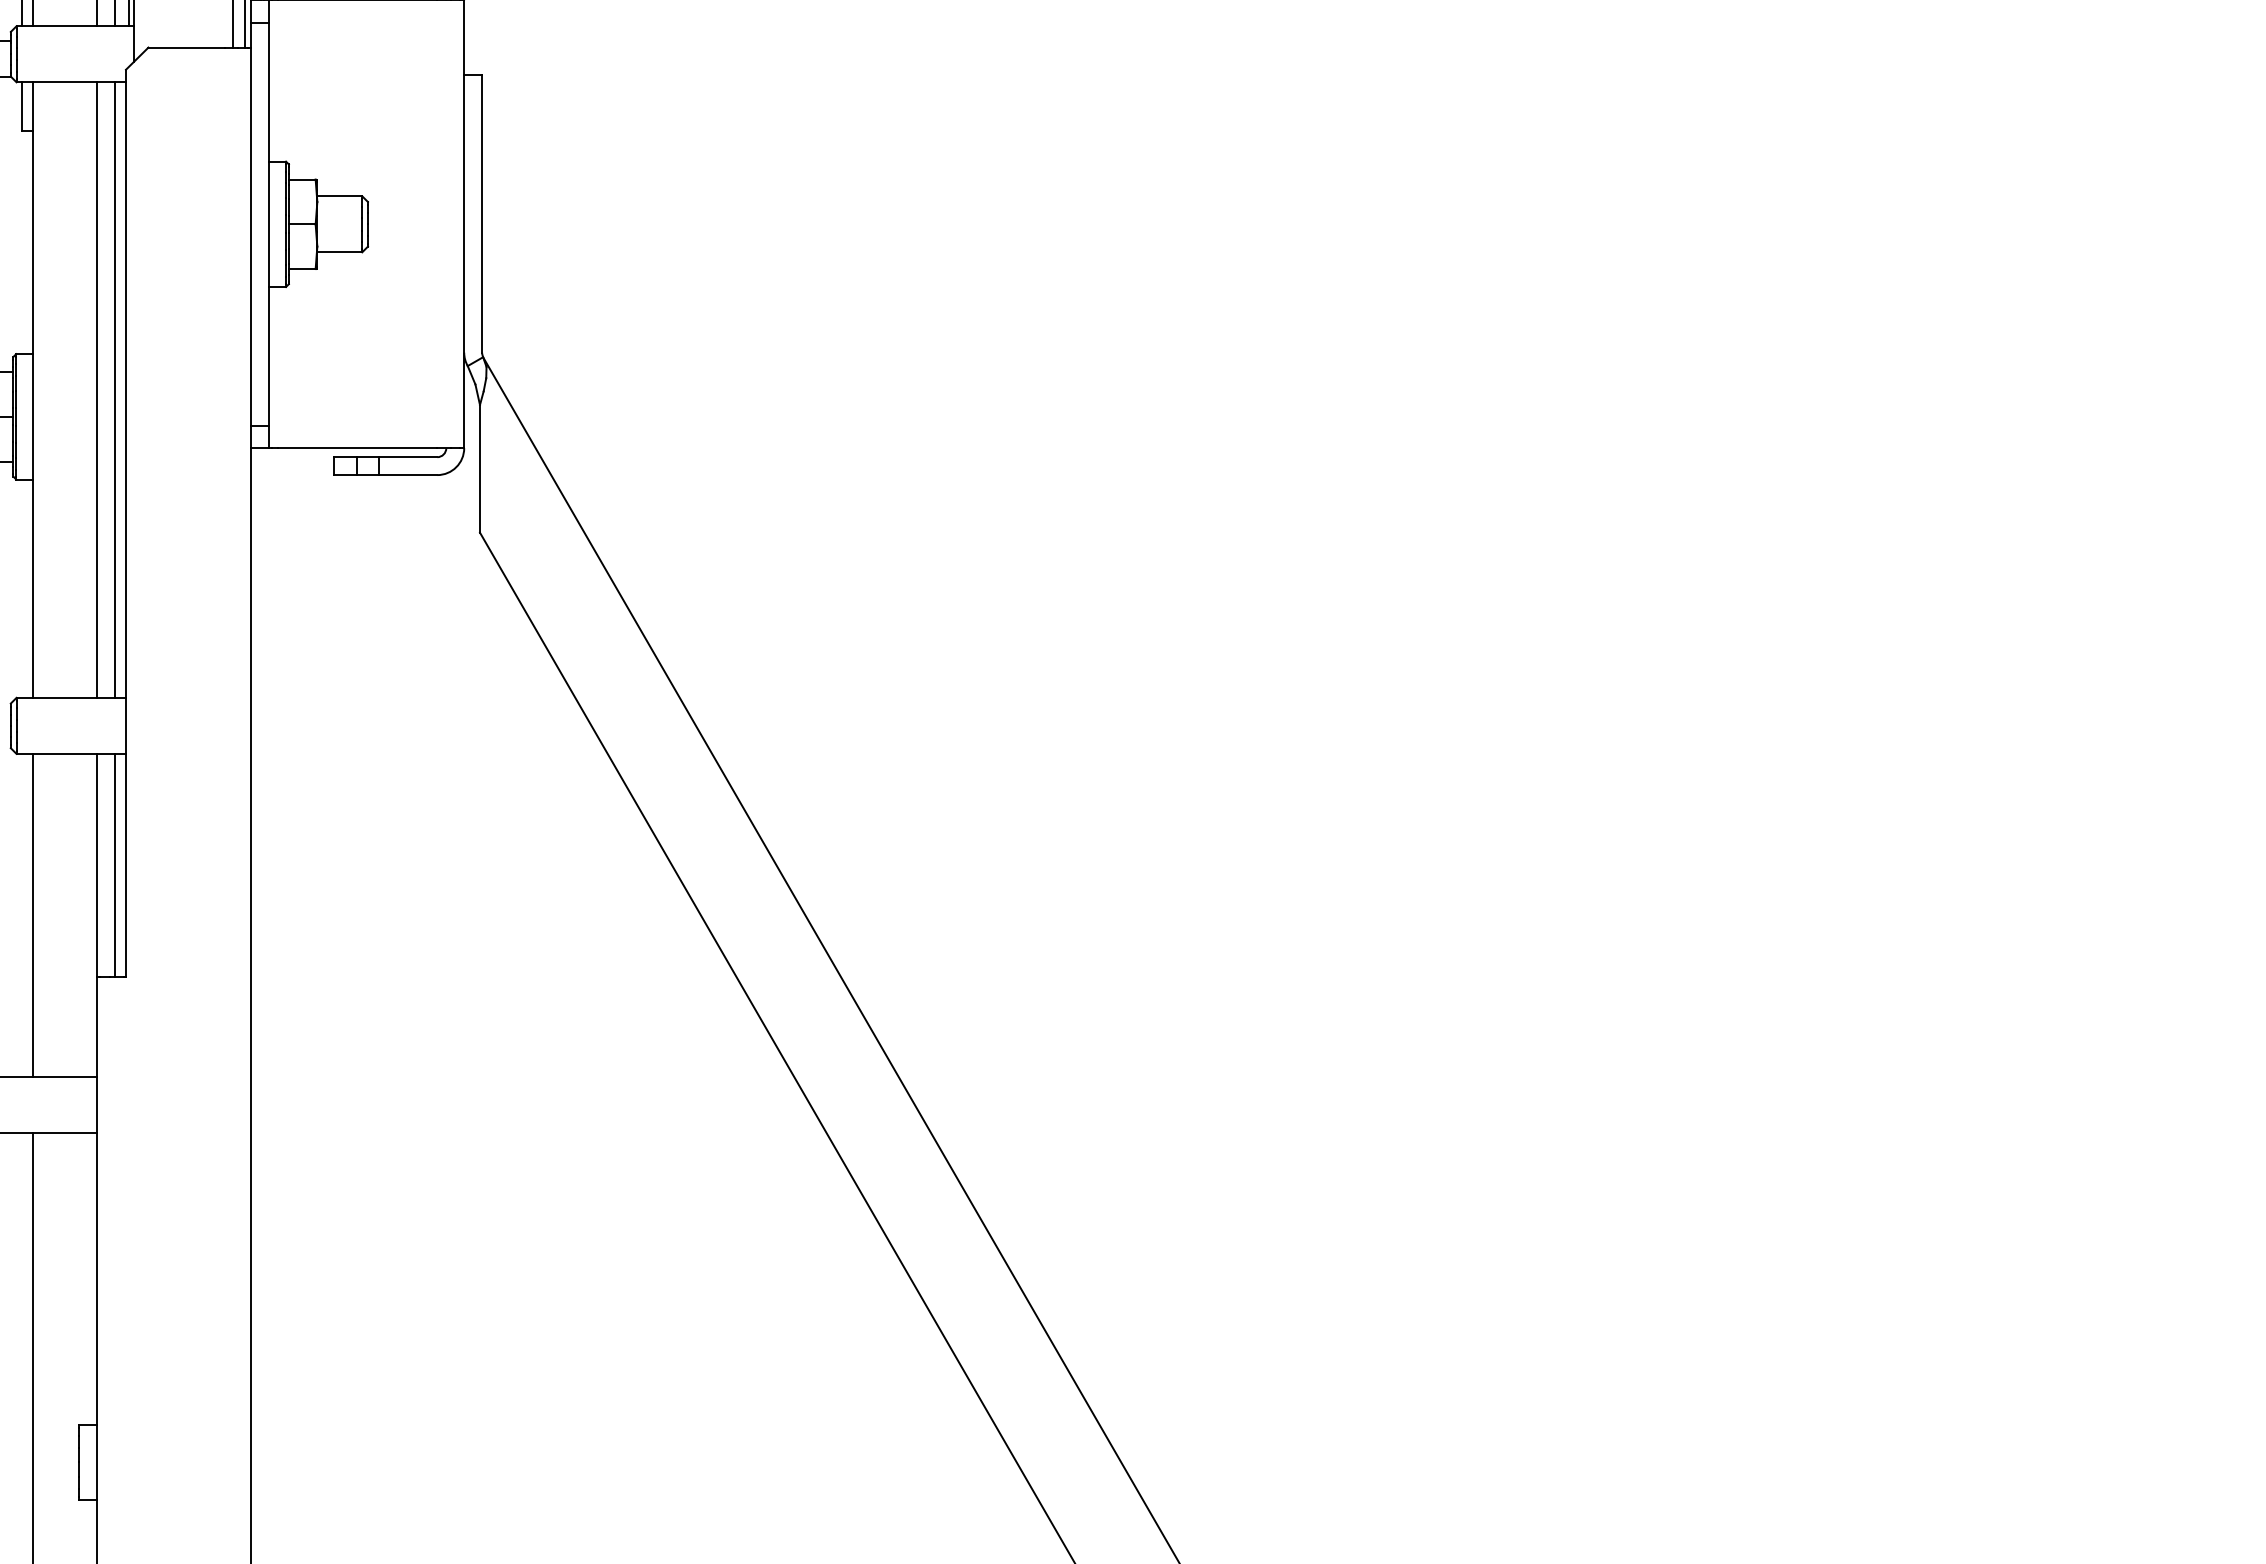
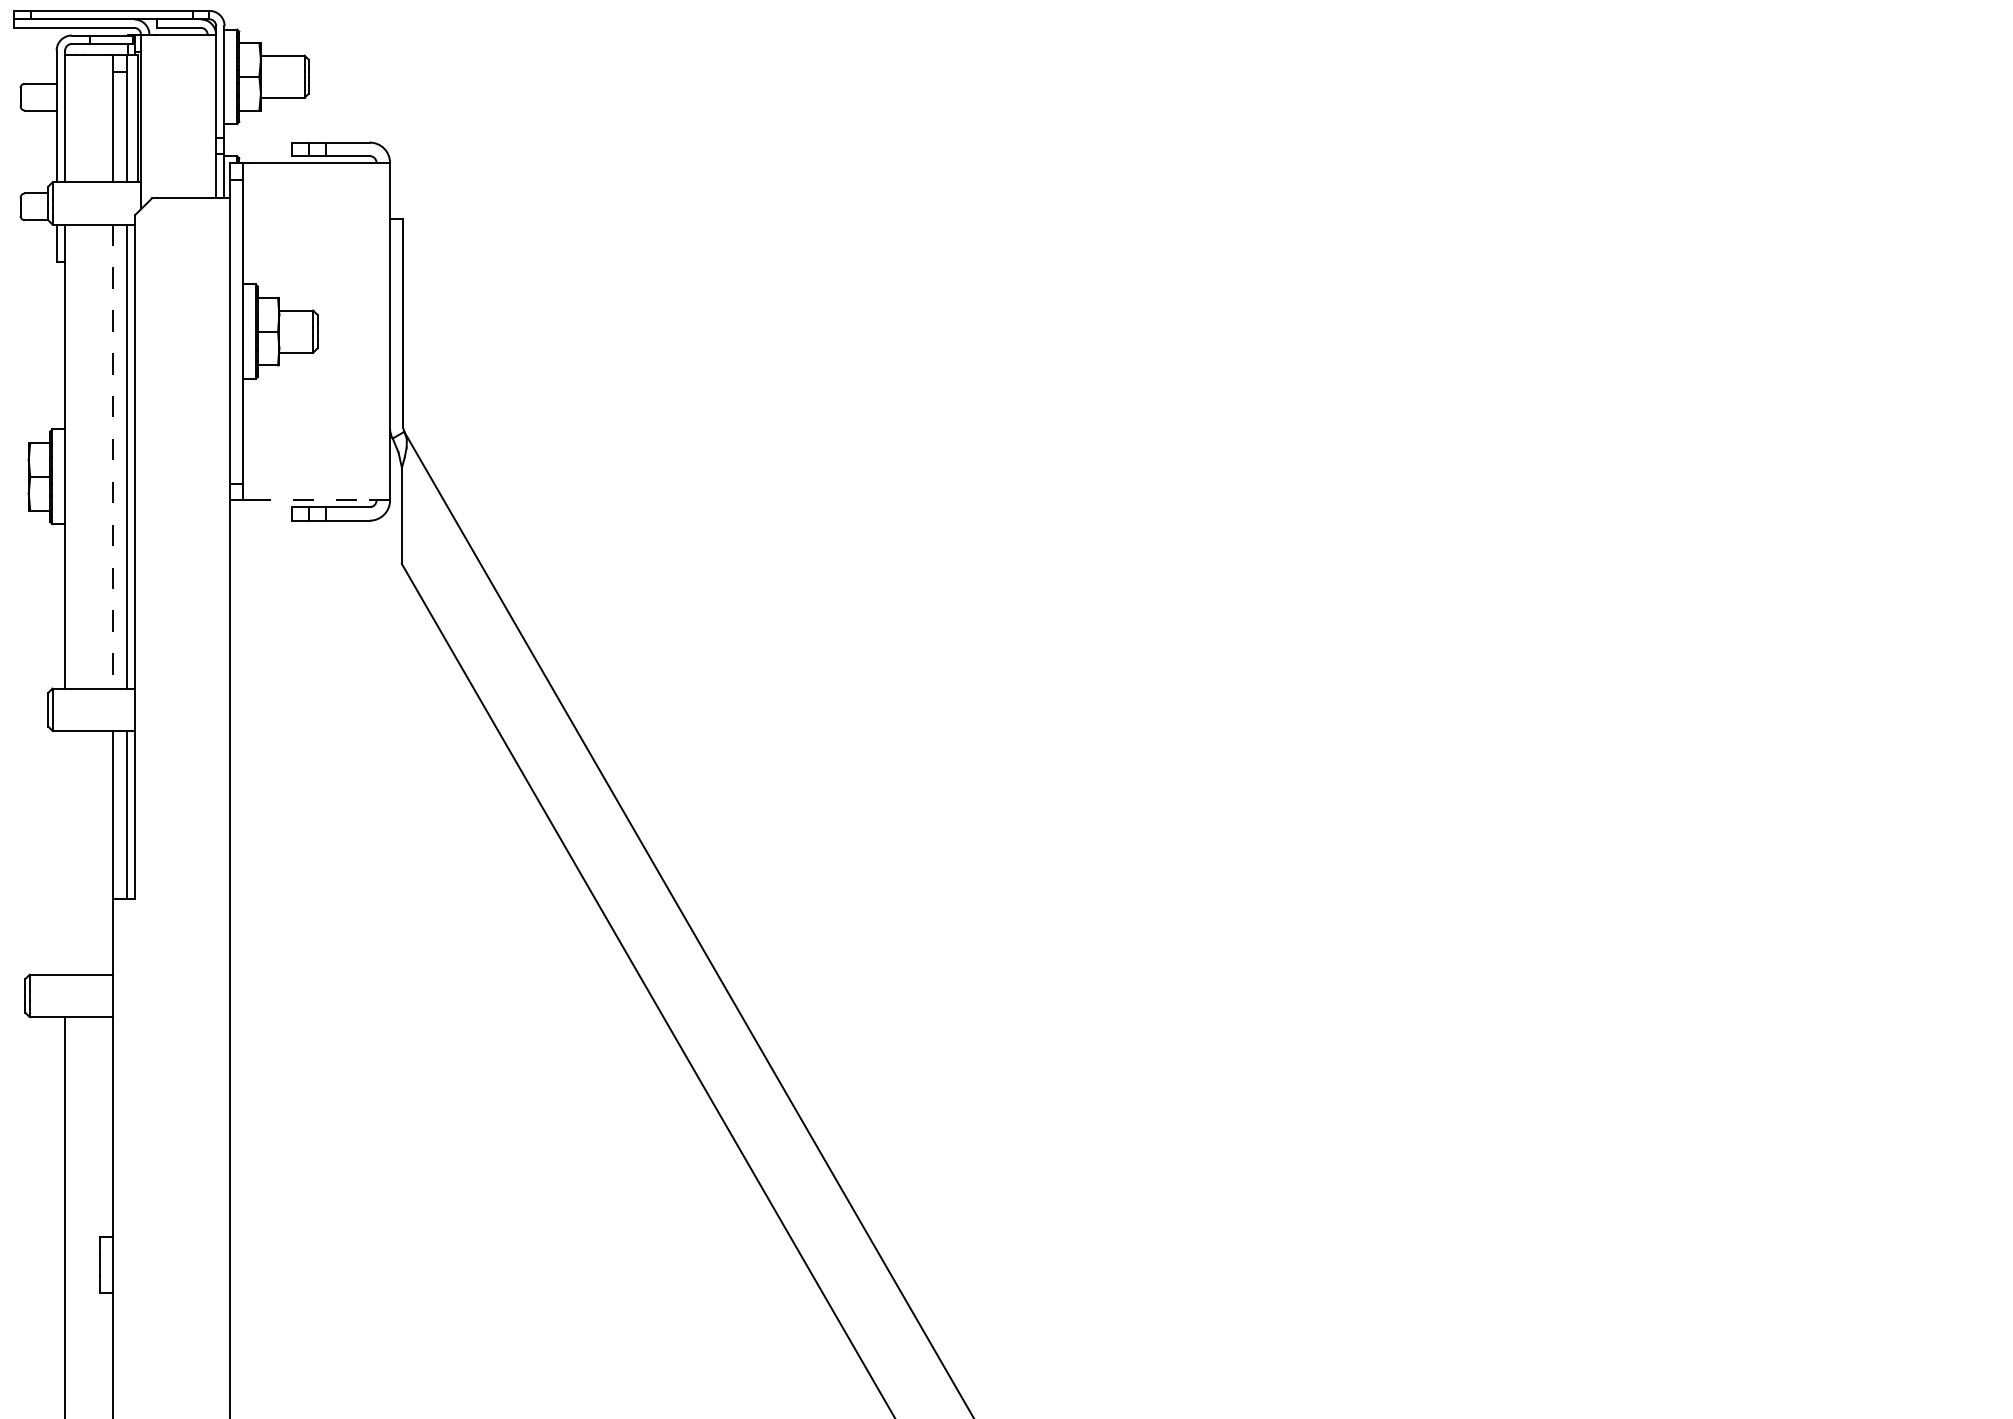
line: (97, 391) -> (113, 457), solid -> dashed
line: (357, 448) -> (309, 500), solid -> dashed
line: (32, 915) -> (64, 852), removed

